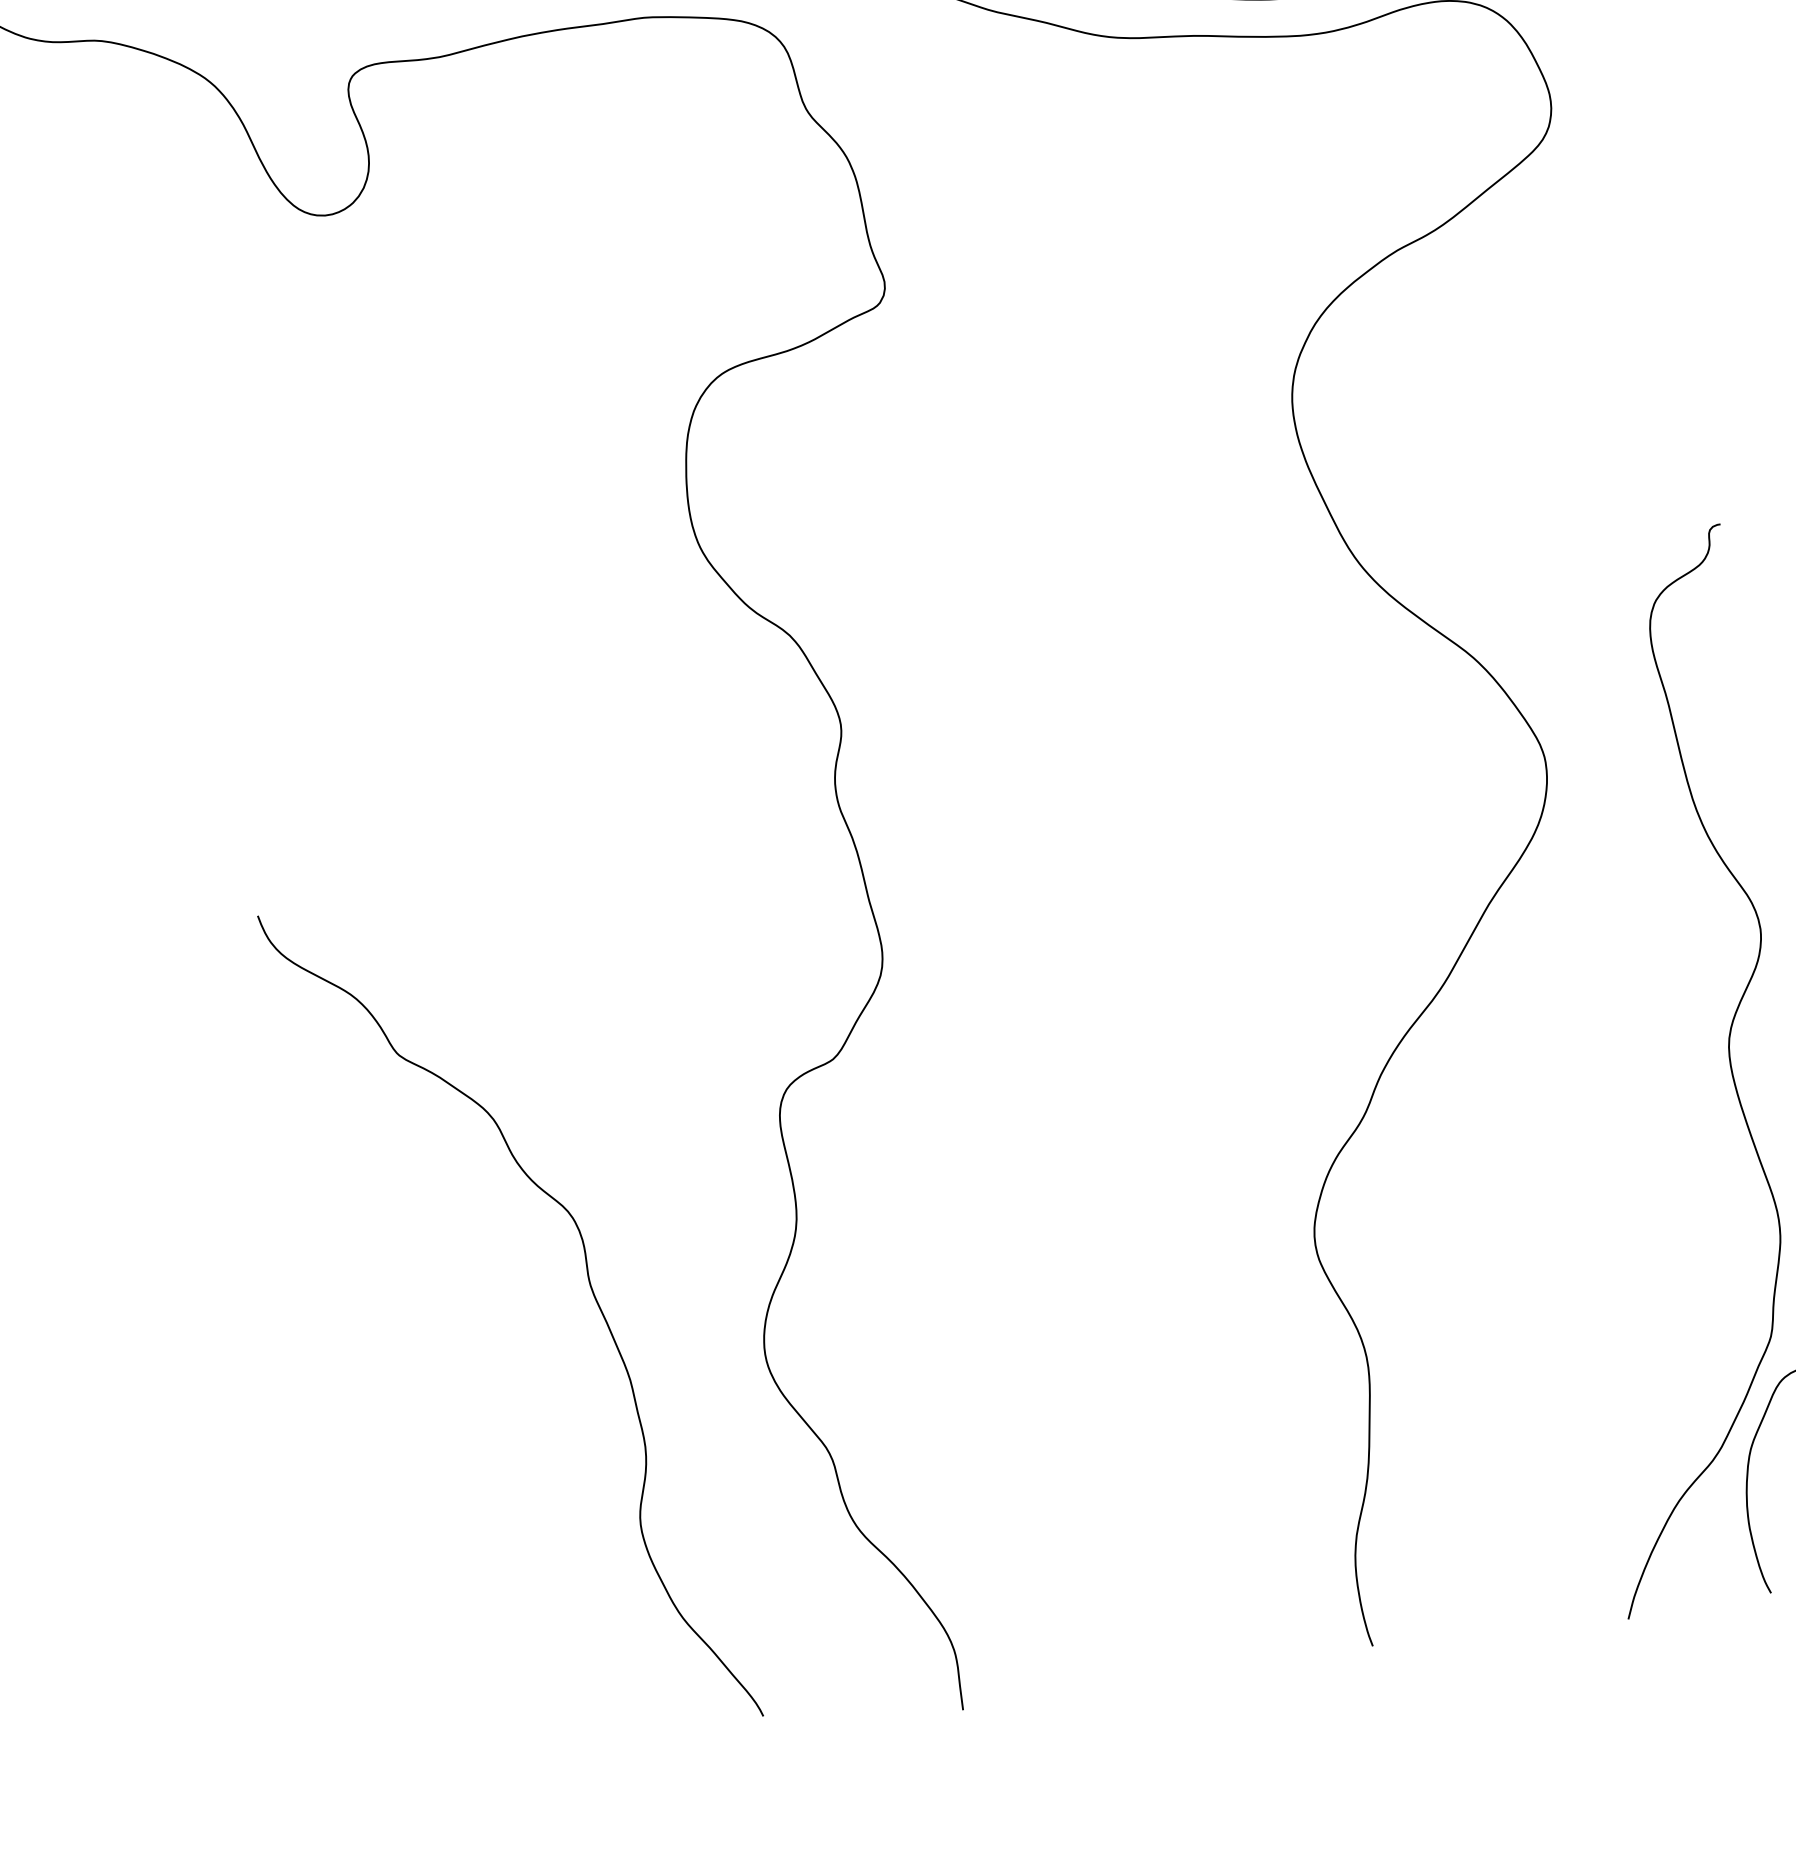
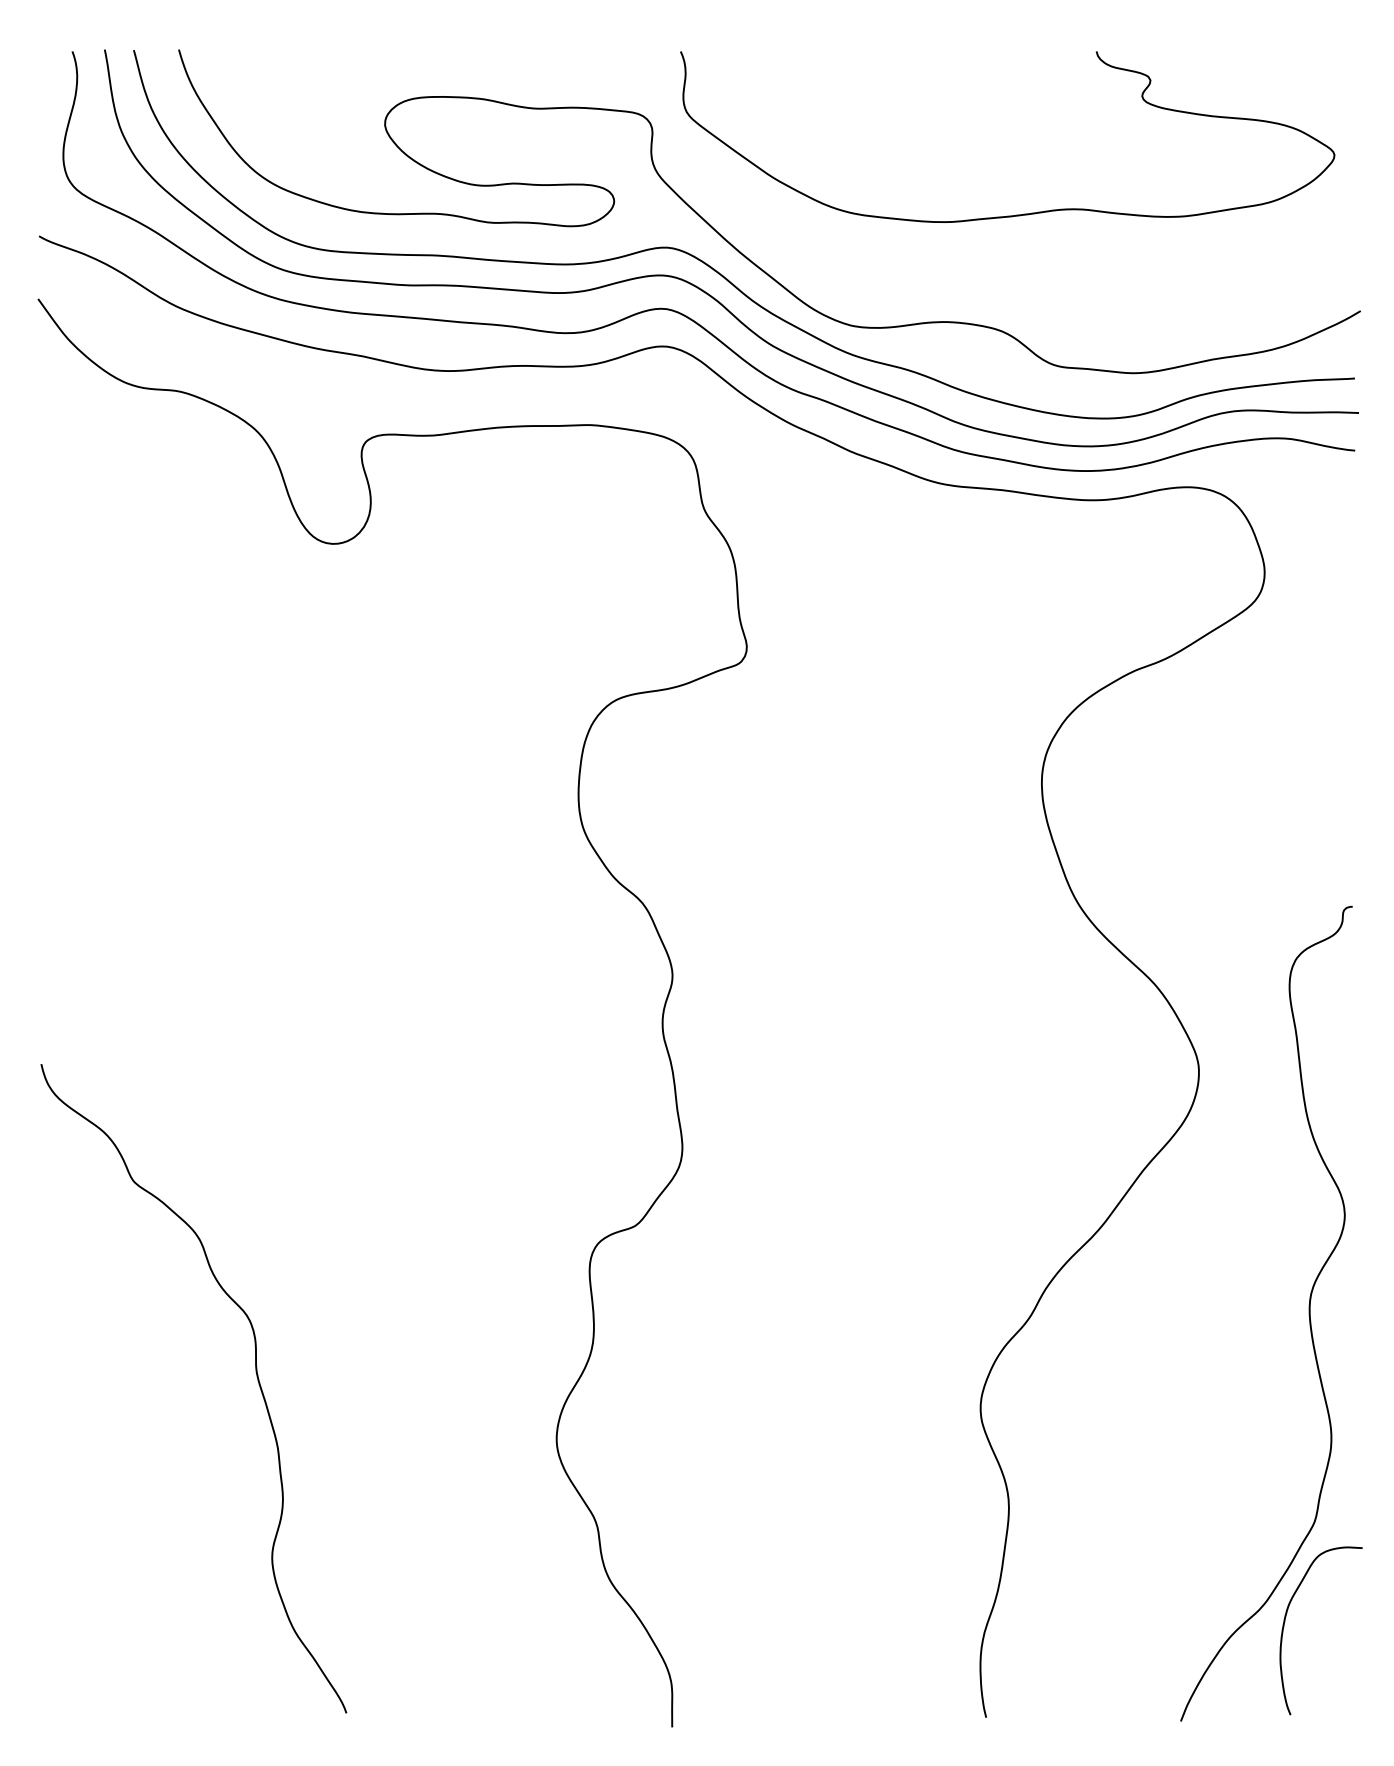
curve: (588, 1284) -> (255, 1372), moved

